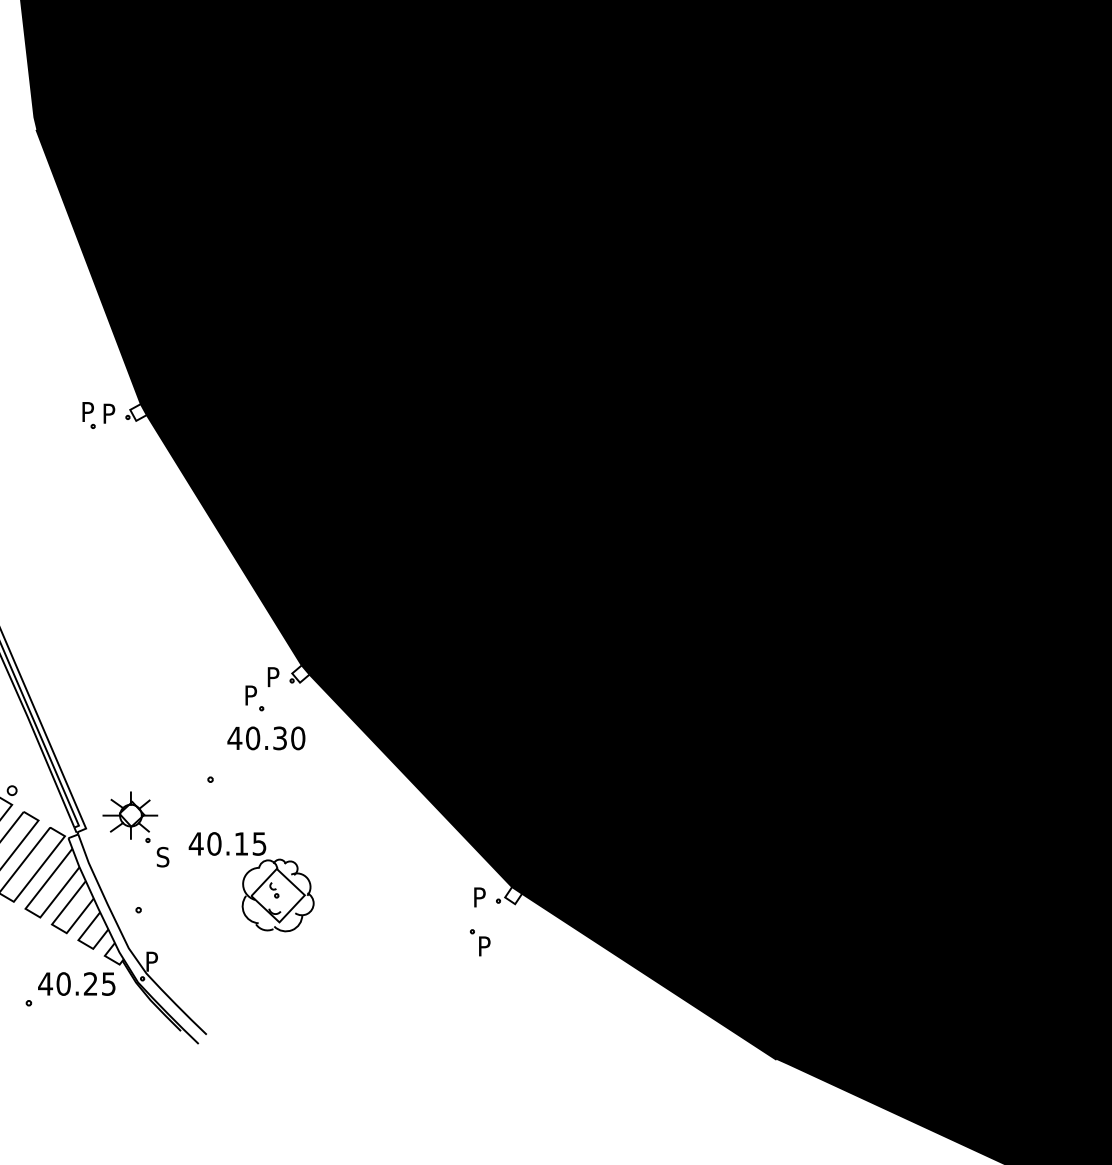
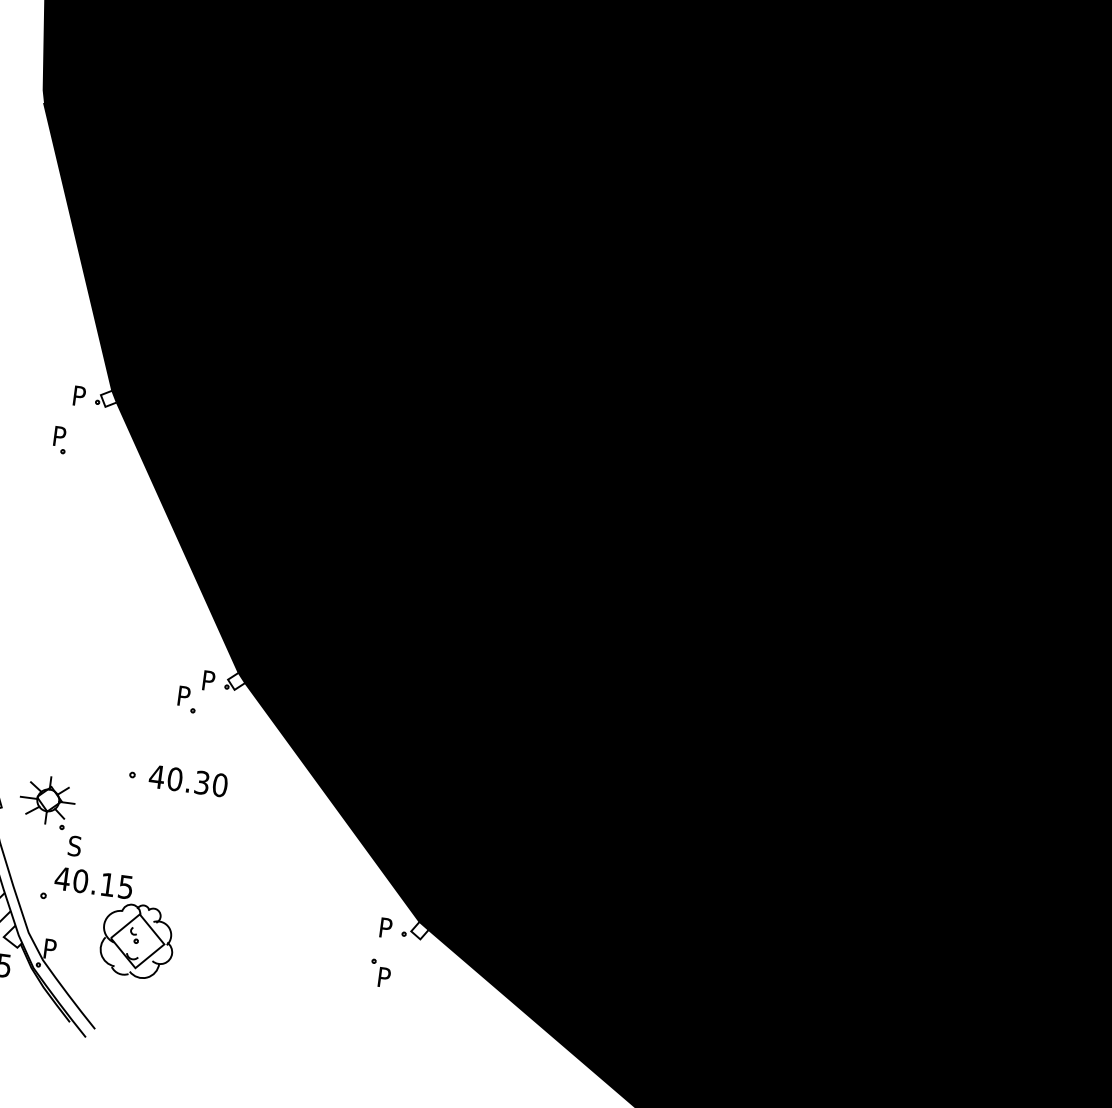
part: (88, 415) -> (59, 440), moved
text: (266, 738) -> (188, 781), moved
part: (251, 882) -> (112, 924), moved

